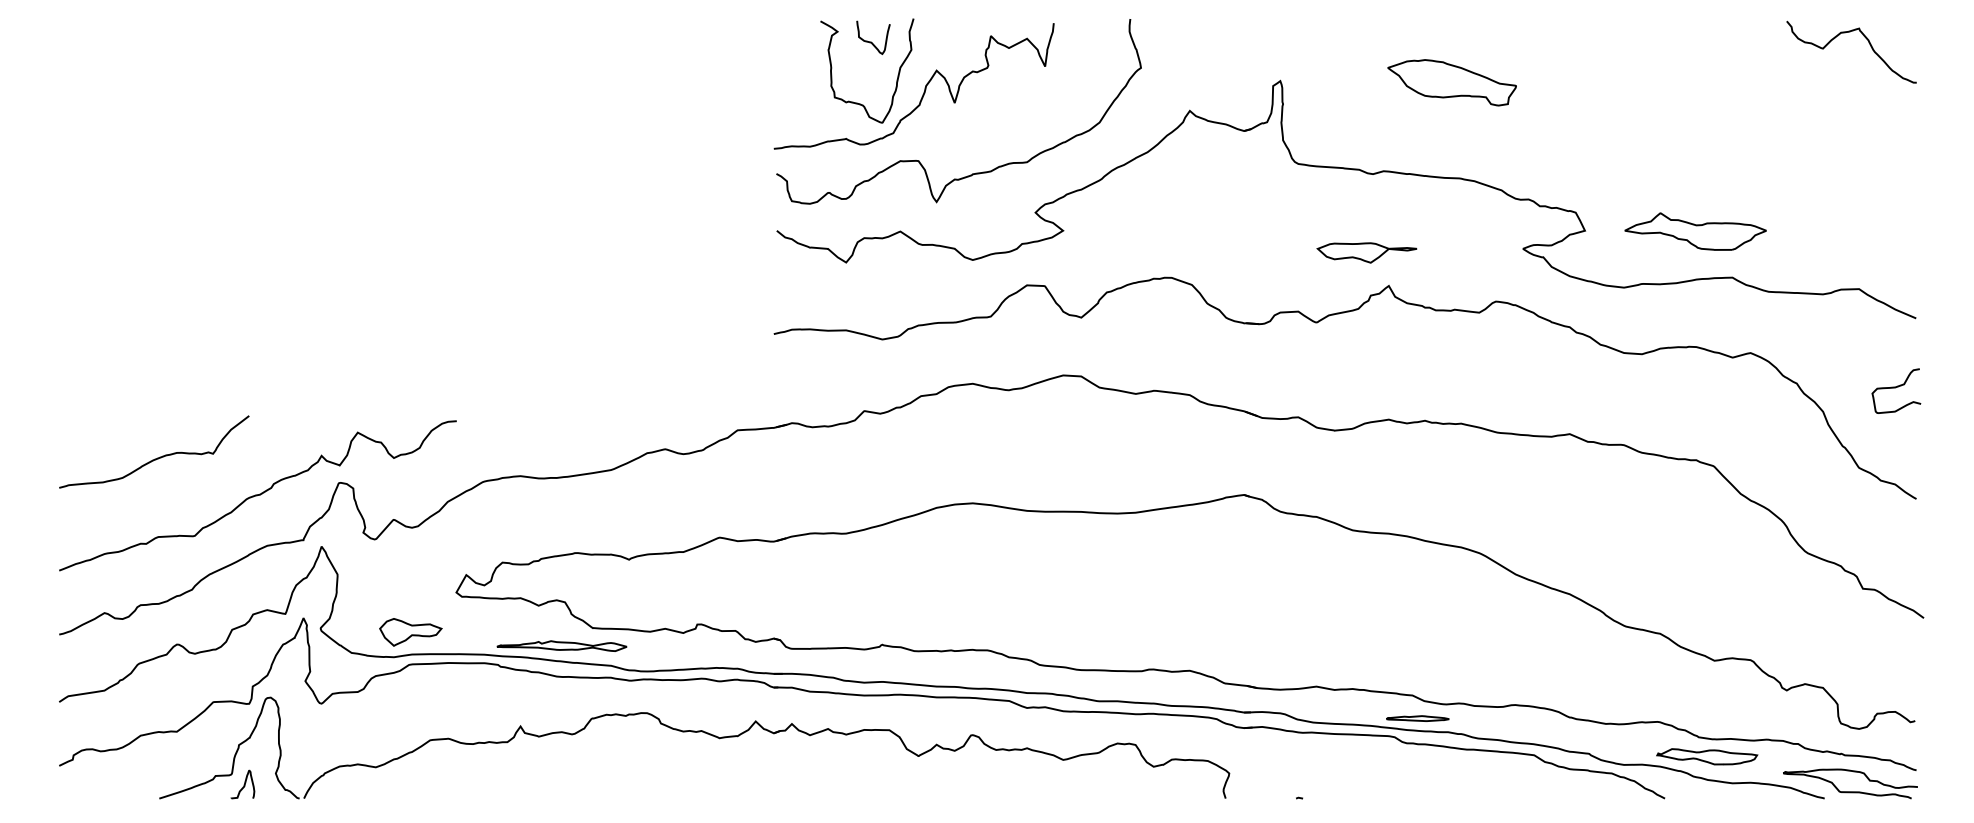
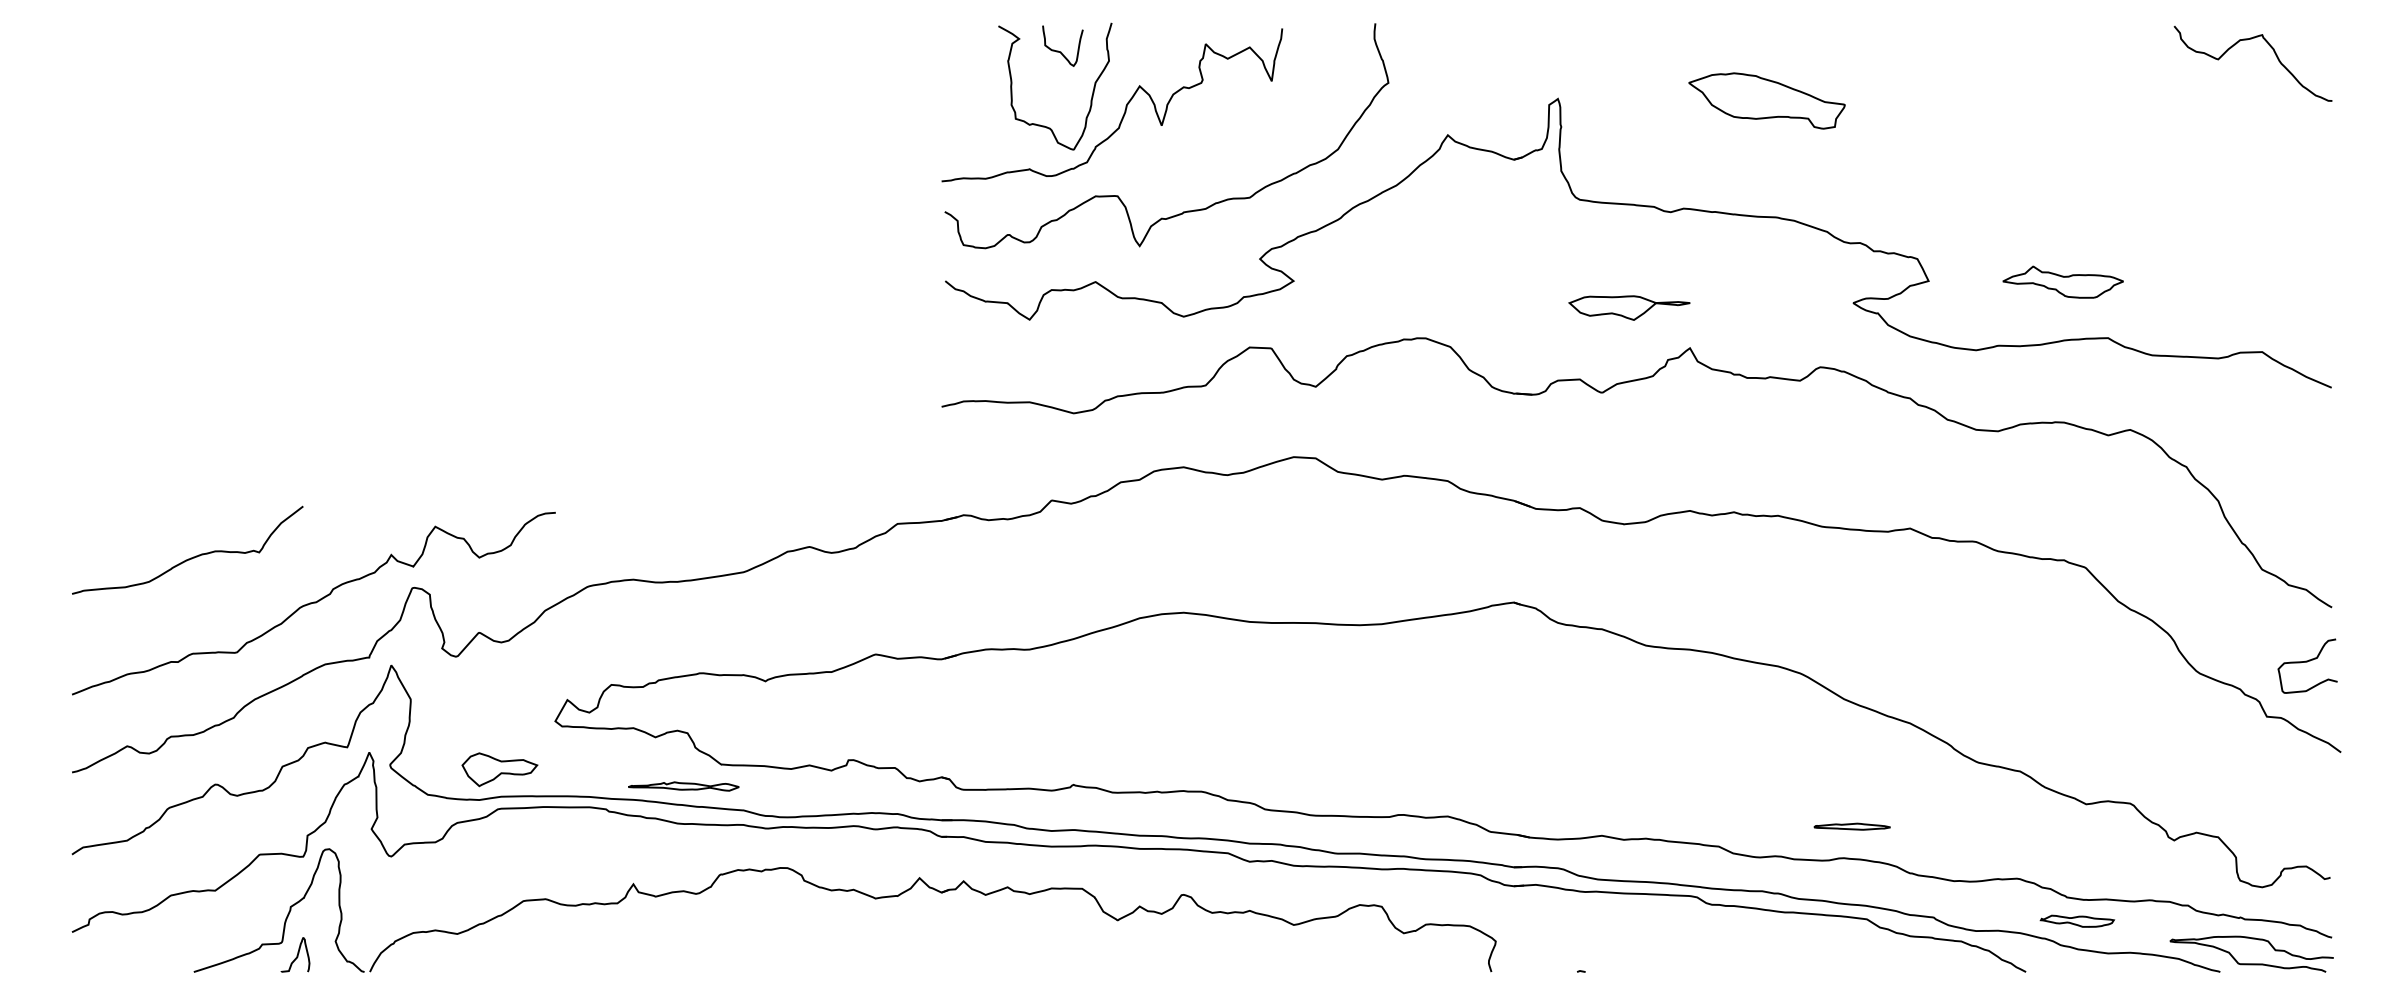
part: (1694, 231) -> (2062, 282), size x0.7
part: (1367, 252) -> (1629, 307), moved
curve: (1896, 388) -> (2307, 662), moved
part: (561, 646) -> (683, 786), size x0.7
part: (1417, 718) -> (1851, 826), moved
part: (1707, 757) -> (2077, 921), size x0.6

